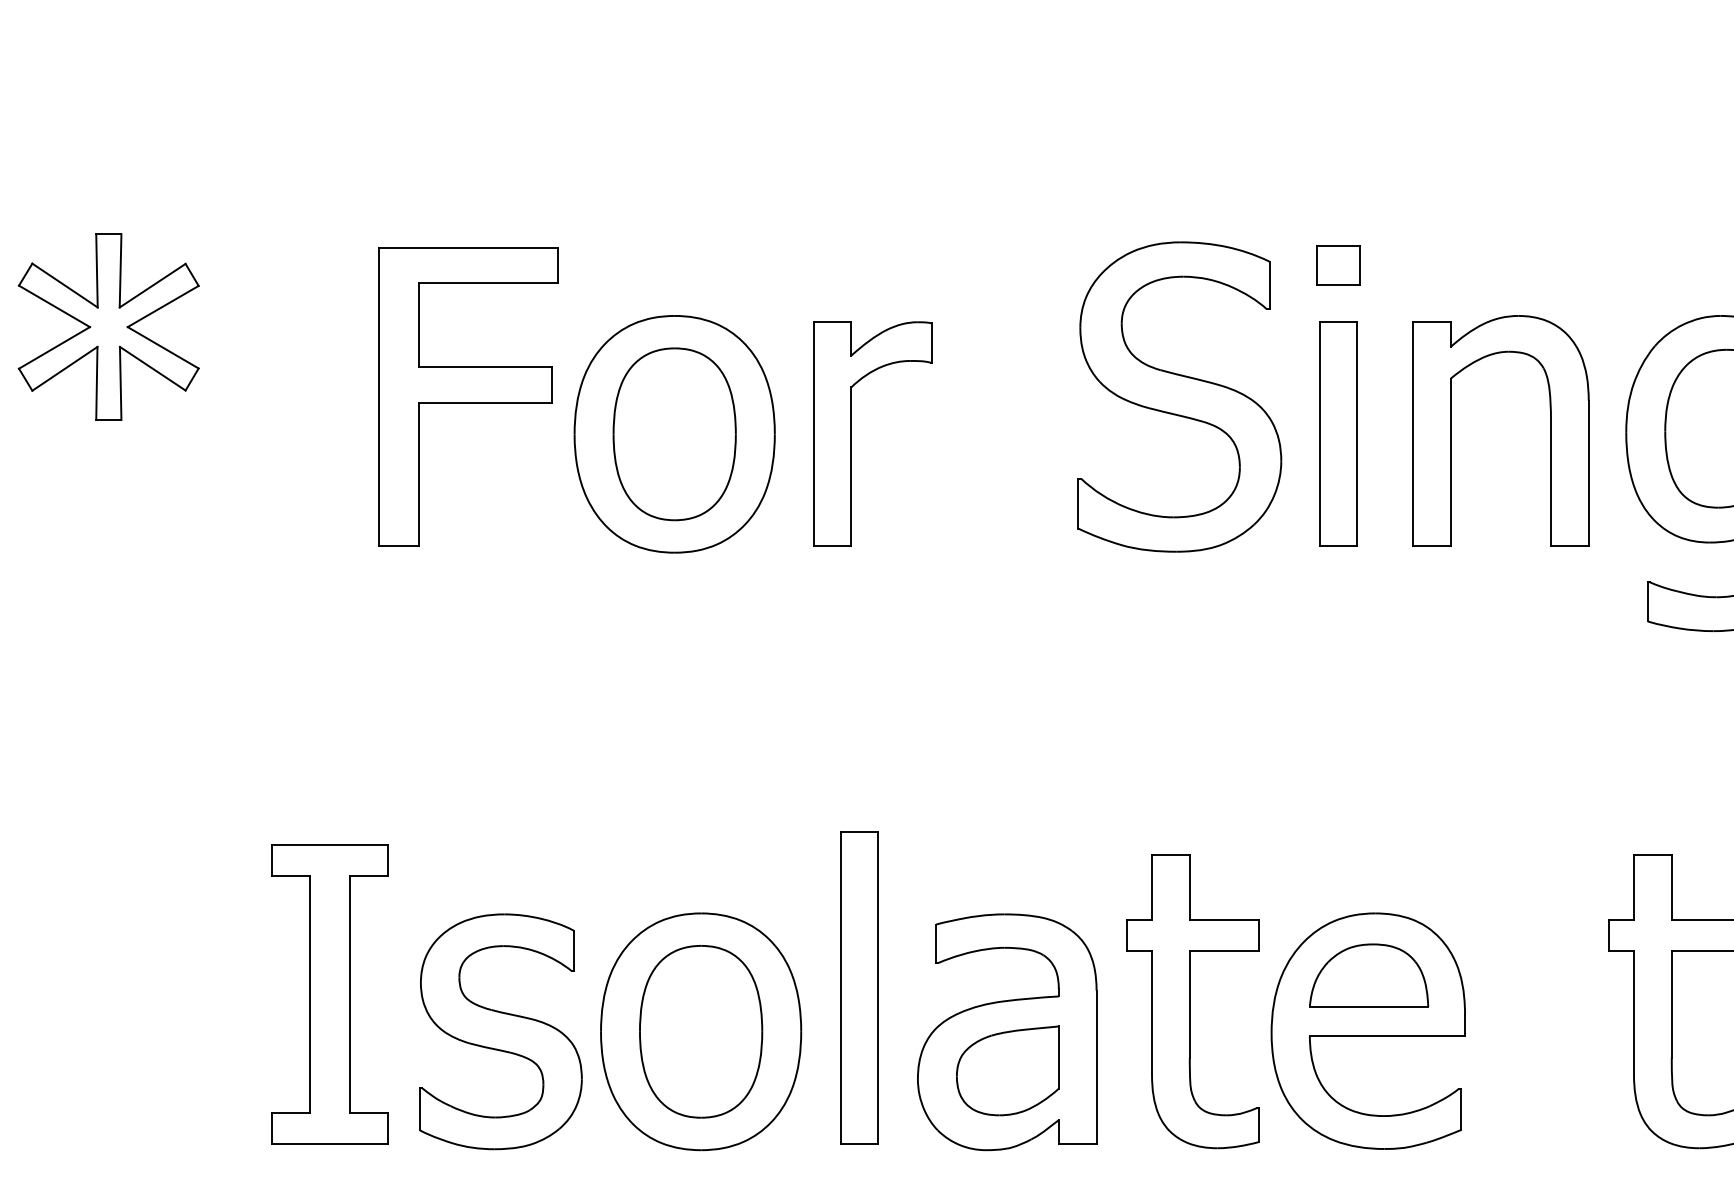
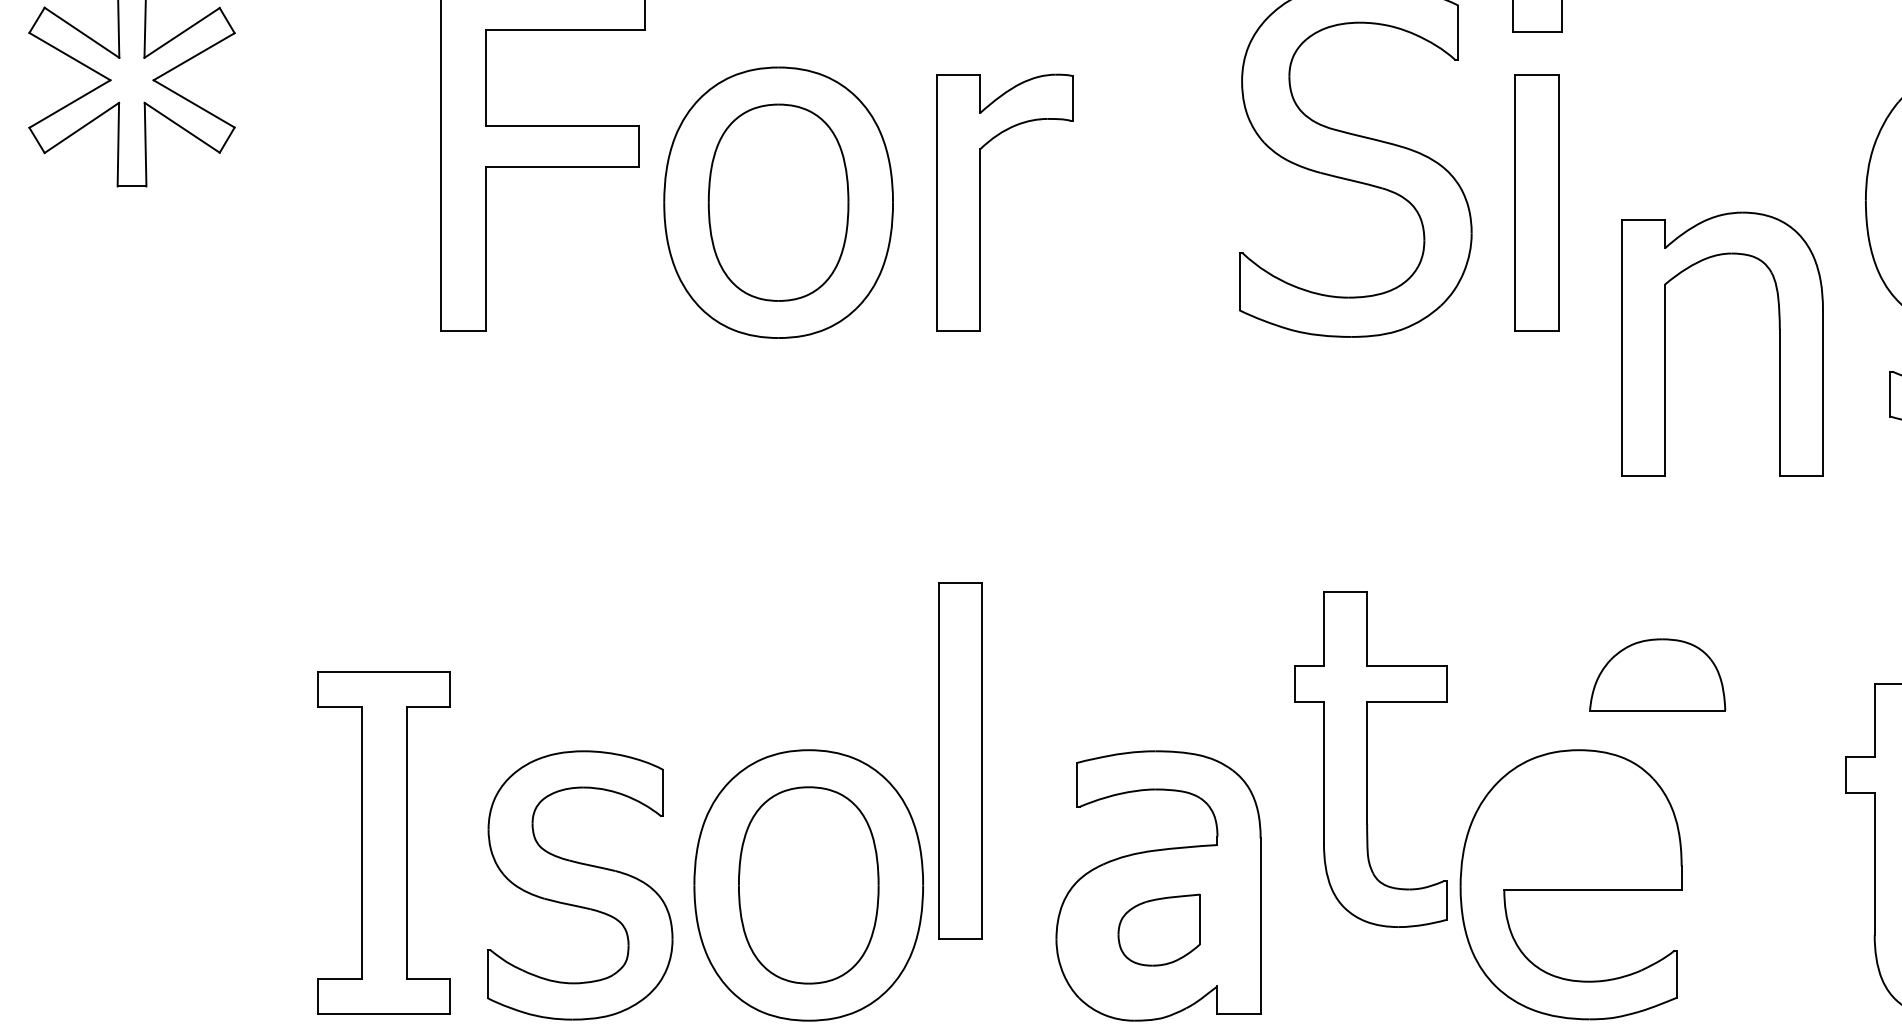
part: (1451, 430) -> (1666, 343), moved
part: (1369, 975) -> (1658, 674), moved
part: (859, 987) -> (960, 760), moved
part: (1192, 1001) -> (1370, 759), moved
part: (1007, 1070) -> (1158, 929), size x0.7

